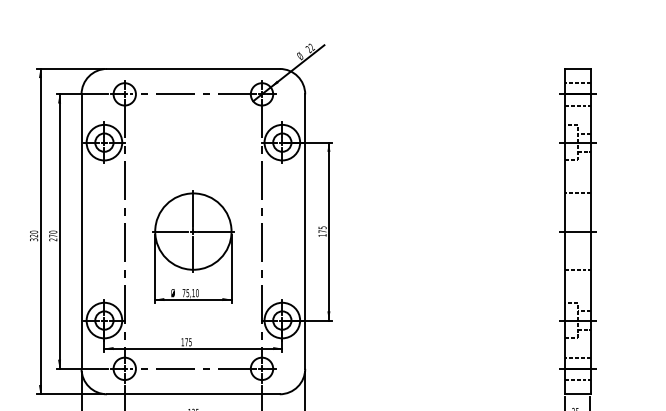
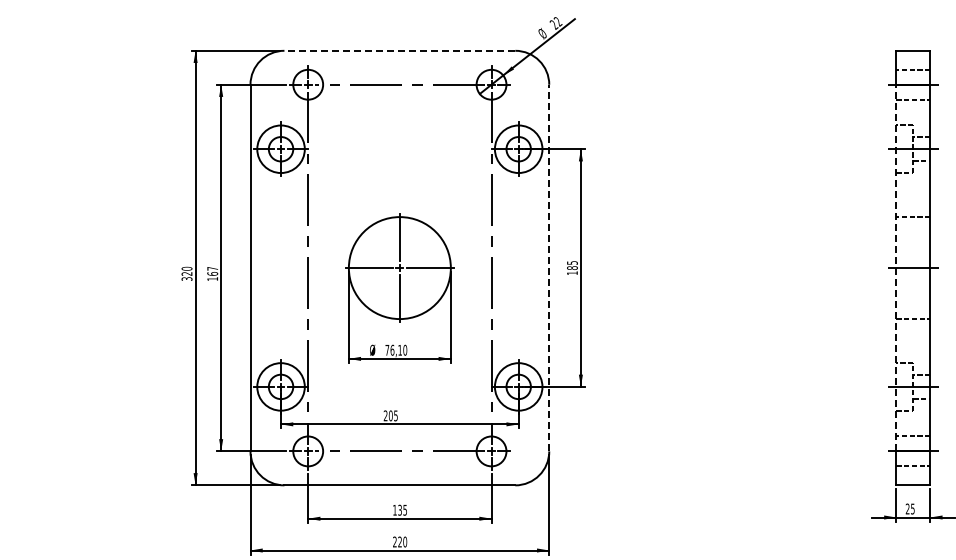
line: (193, 68) -> (399, 50), solid -> dashed
line: (305, 231) -> (549, 267), solid -> dashed
text: (322, 231) -> (572, 267), 175 -> 185
line: (565, 231) -> (896, 267), solid -> dashed
text: (53, 235) -> (212, 273), 270 -> 167
text: (187, 293) -> (392, 350), 75,10 -> 76,10
text: (184, 341) -> (387, 415), 175 -> 205

